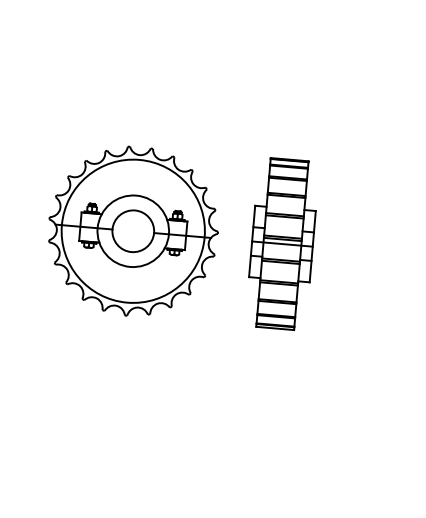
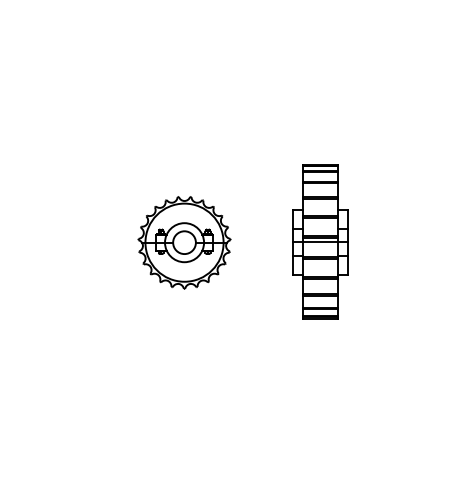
part: (133, 231) -> (184, 242), size x0.6

